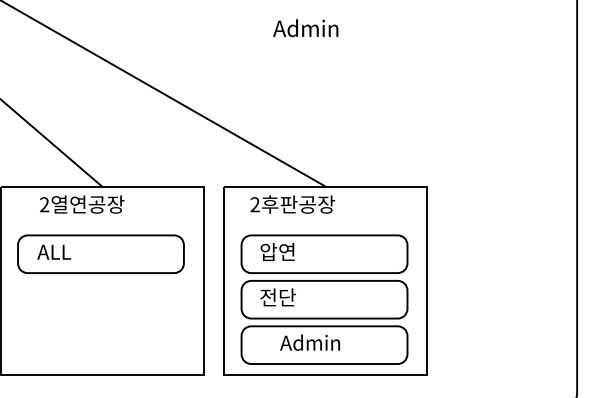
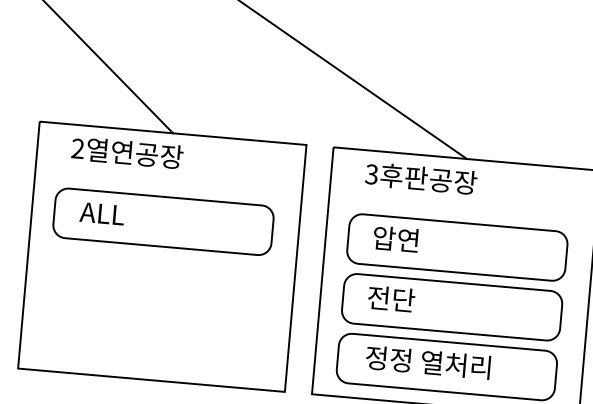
text: (82, 204) -> (127, 152), moved
text: (254, 204) -> (371, 174), 2 -> 3
text: (310, 342) -> (428, 361), Admin -> 정정 열처리

